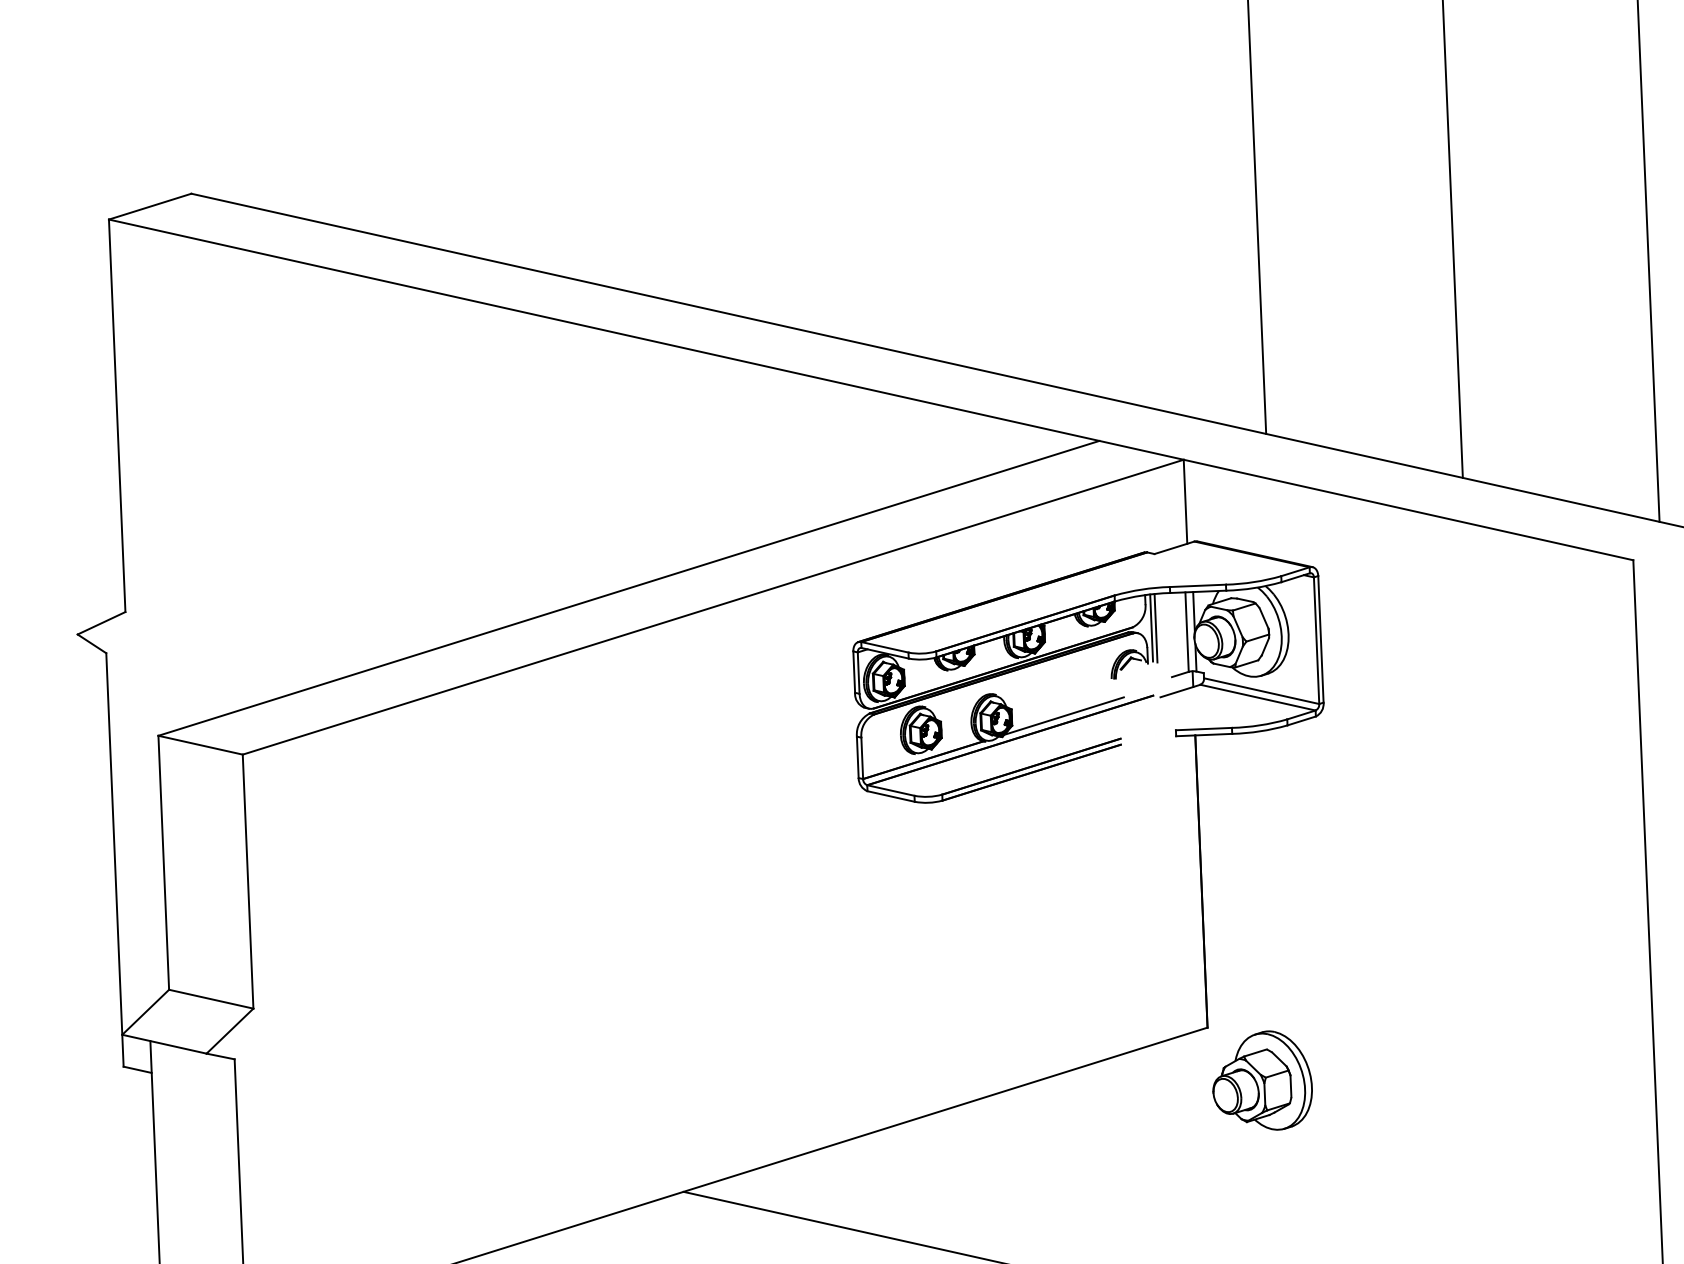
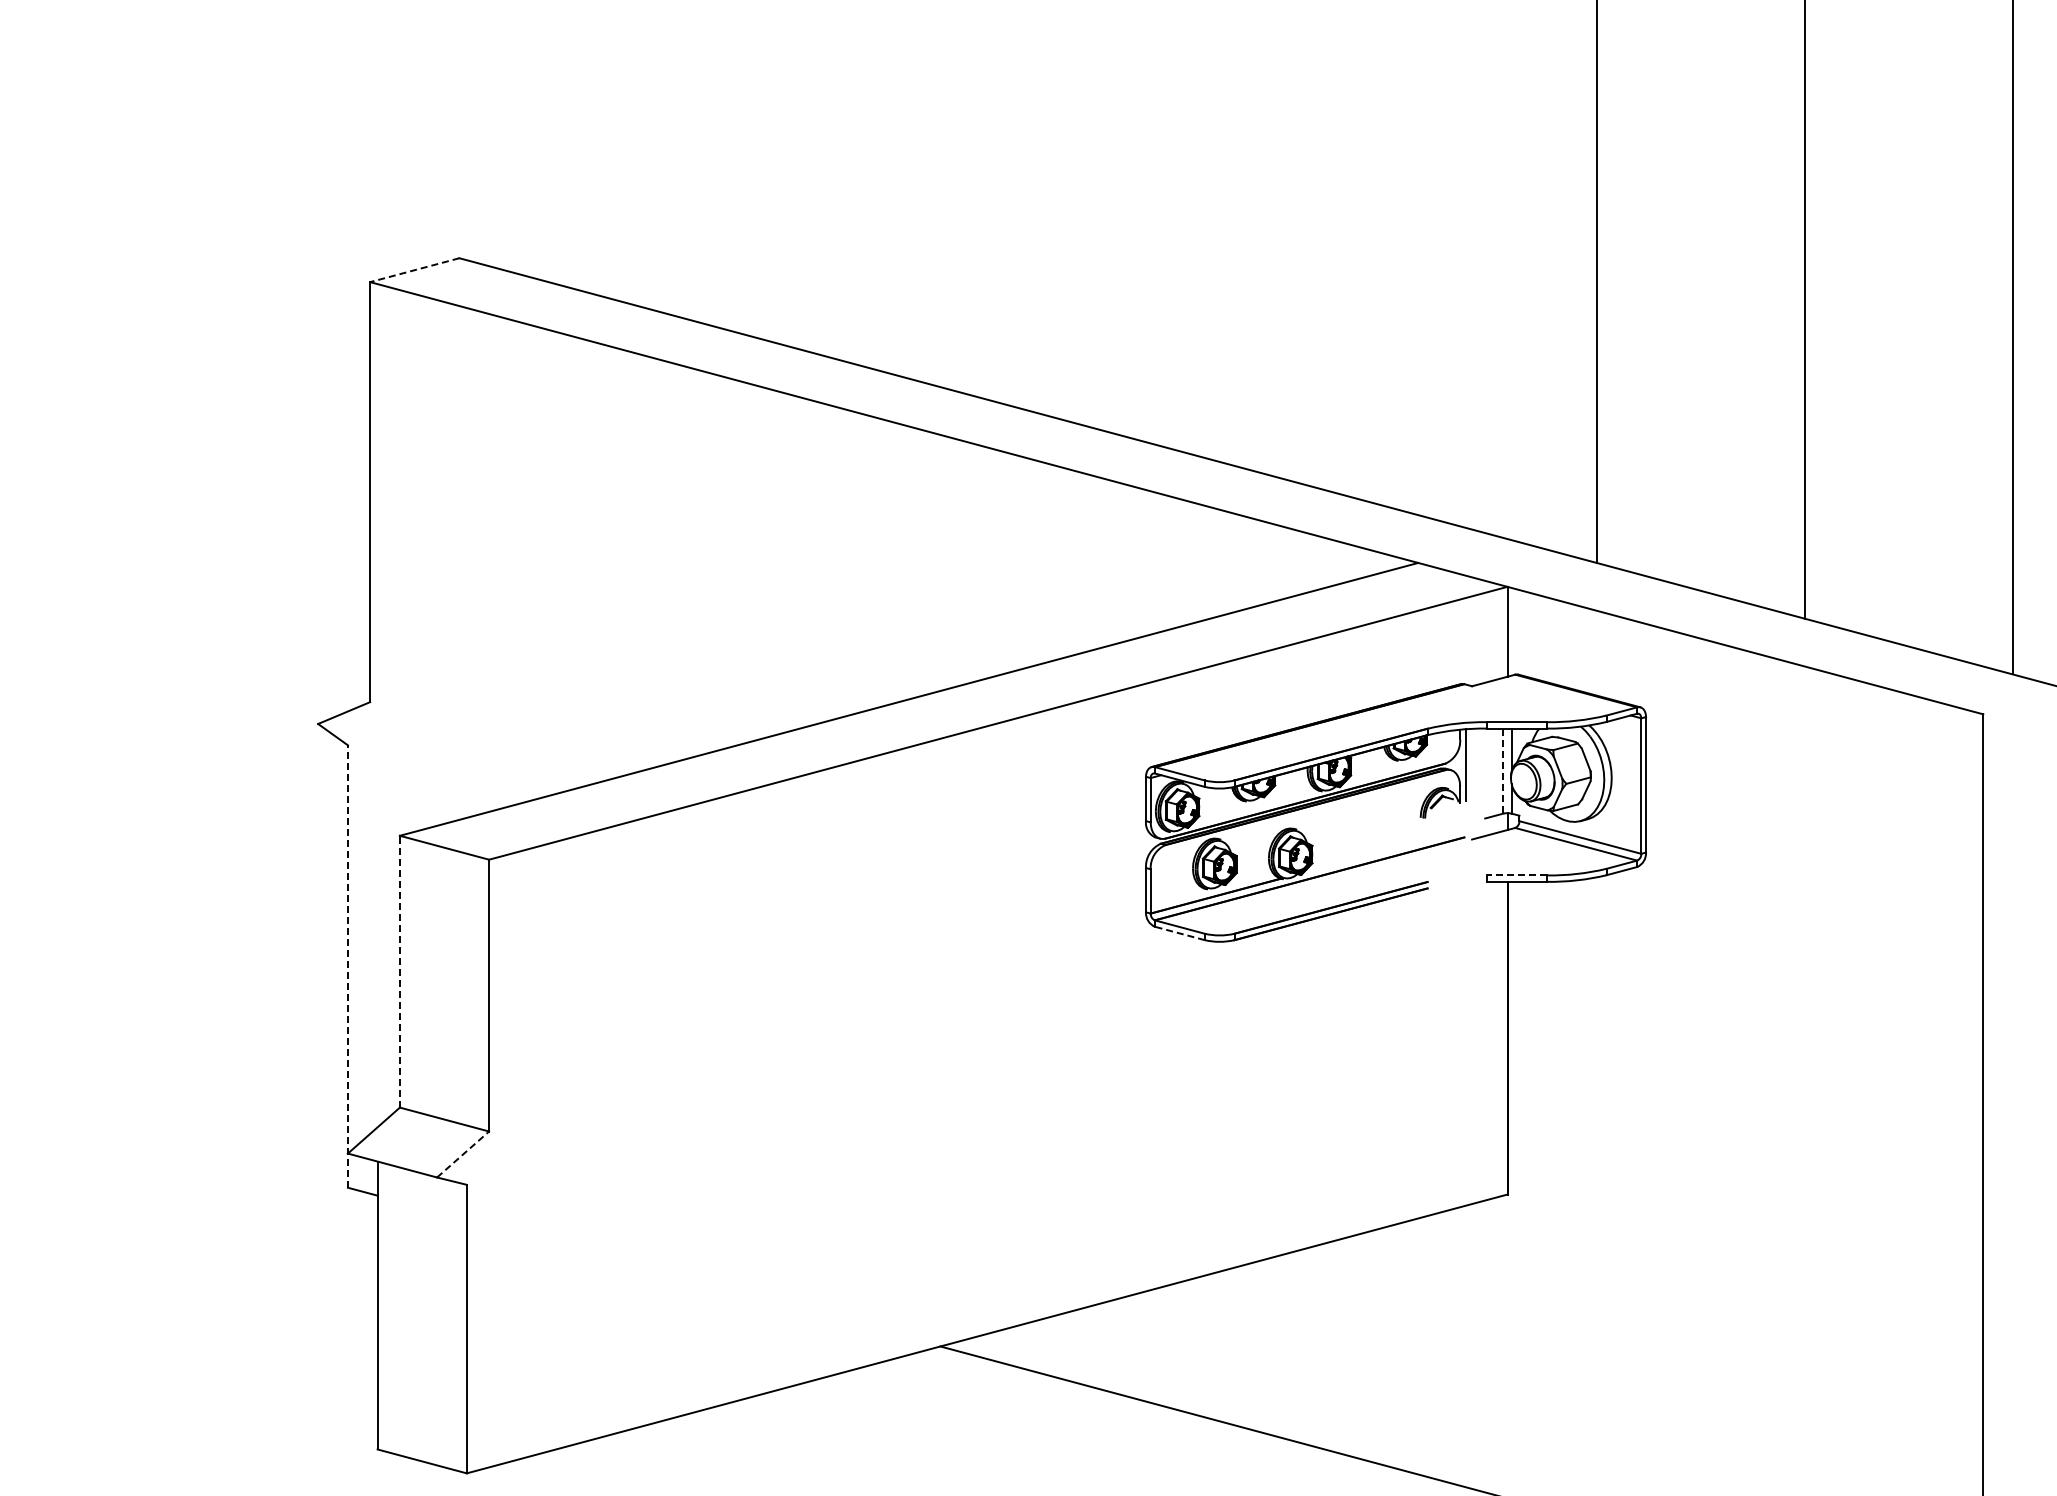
line: (149, 206) -> (414, 270), solid -> dashed
line: (1156, 628) -> (1470, 765), removed
line: (1187, 632) -> (1503, 771), solid -> dashed
line: (1063, 715) -> (1367, 854), removed
line: (1204, 729) -> (1517, 875), solid -> dashed
line: (890, 796) -> (1179, 933), solid -> dashed
line: (114, 859) -> (347, 966), solid -> dashed
line: (163, 862) -> (399, 971), solid -> dashed
line: (230, 1031) -> (463, 1154), solid -> dashed
part: (1262, 1080) -> (1563, 1253), removed

